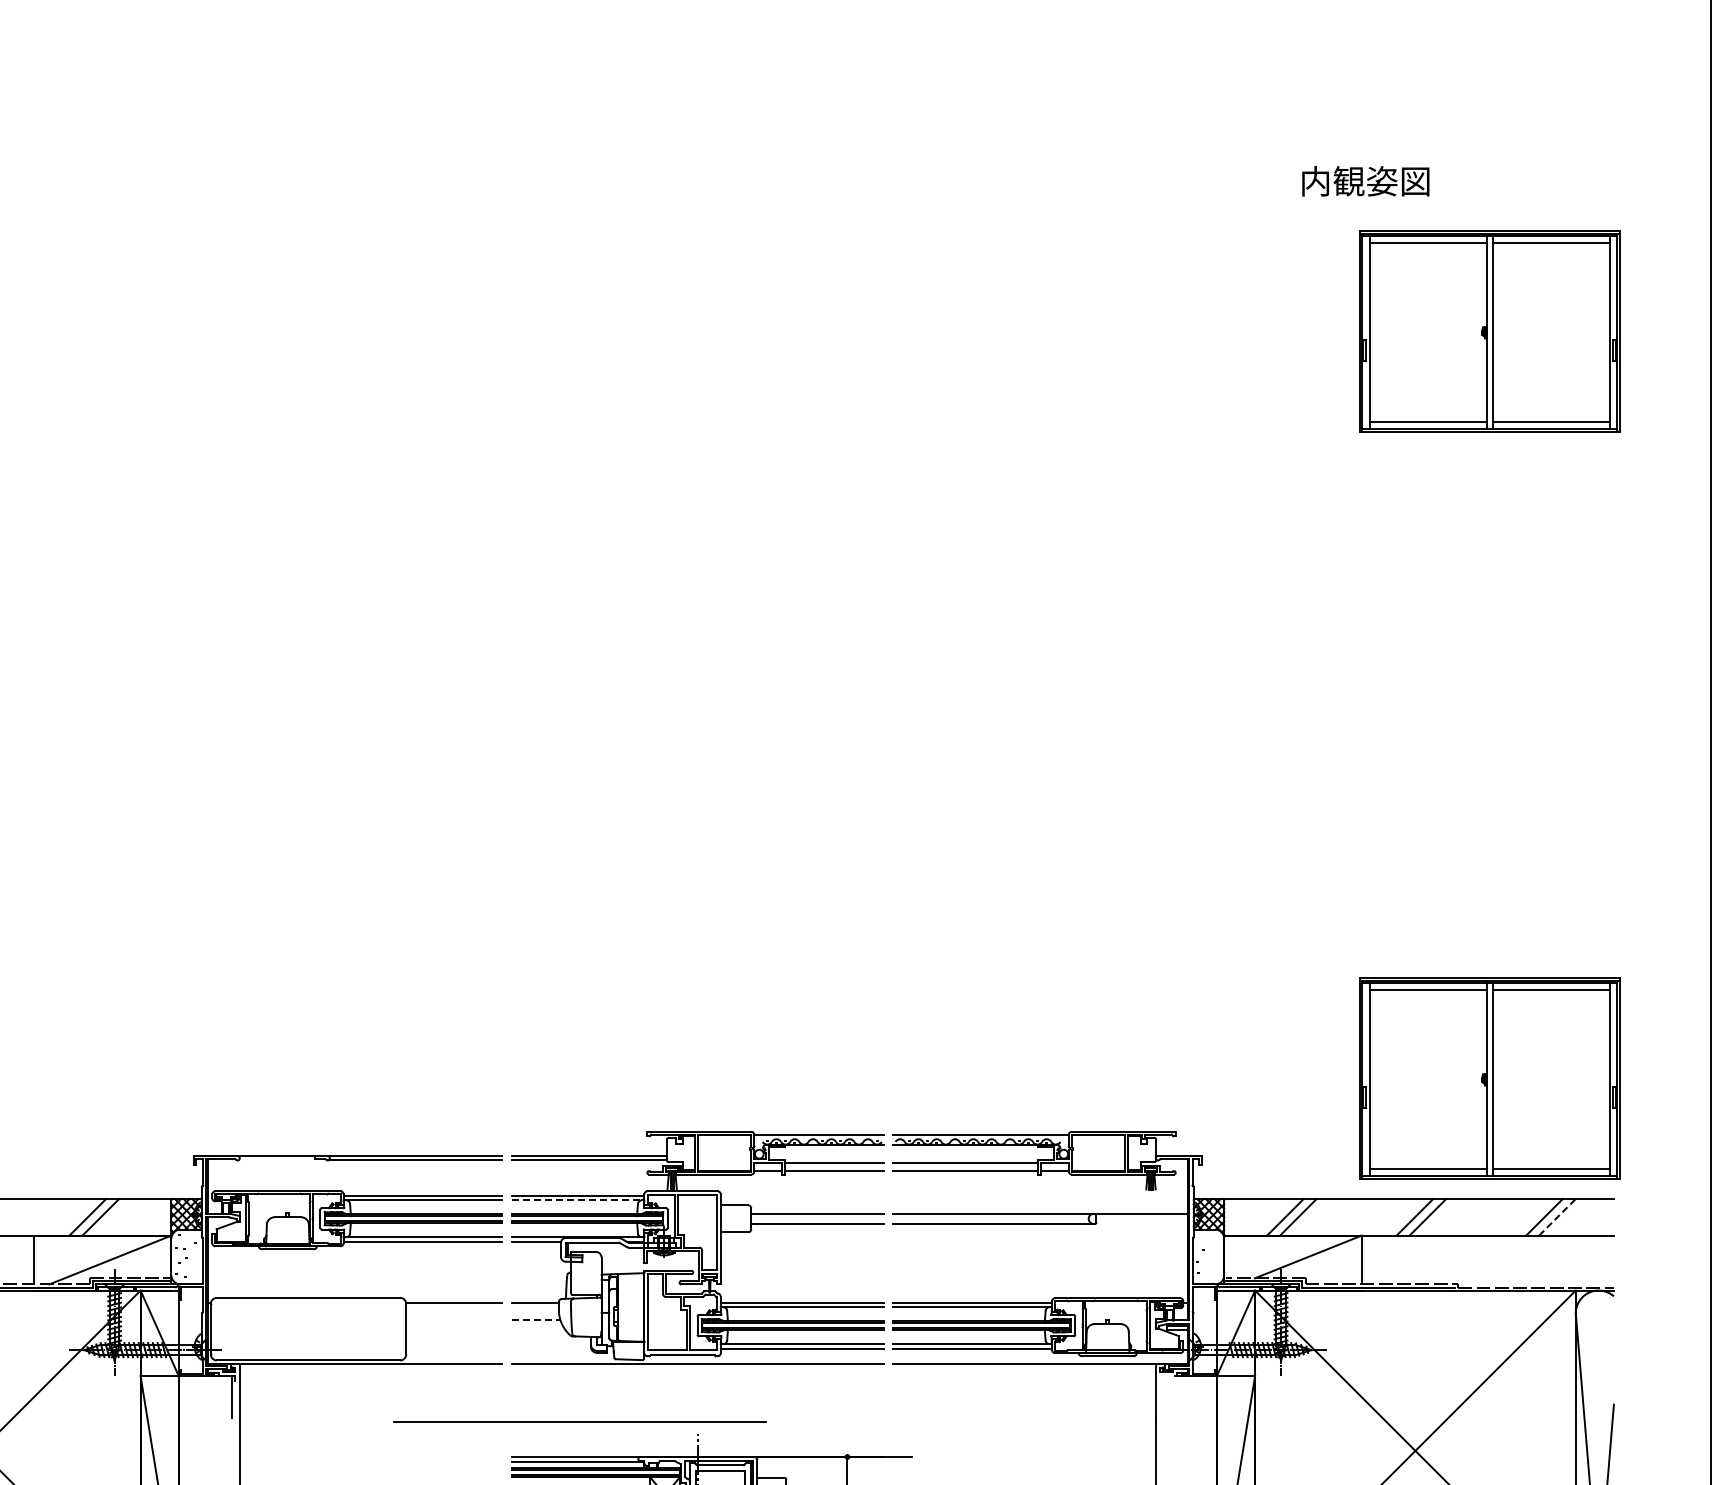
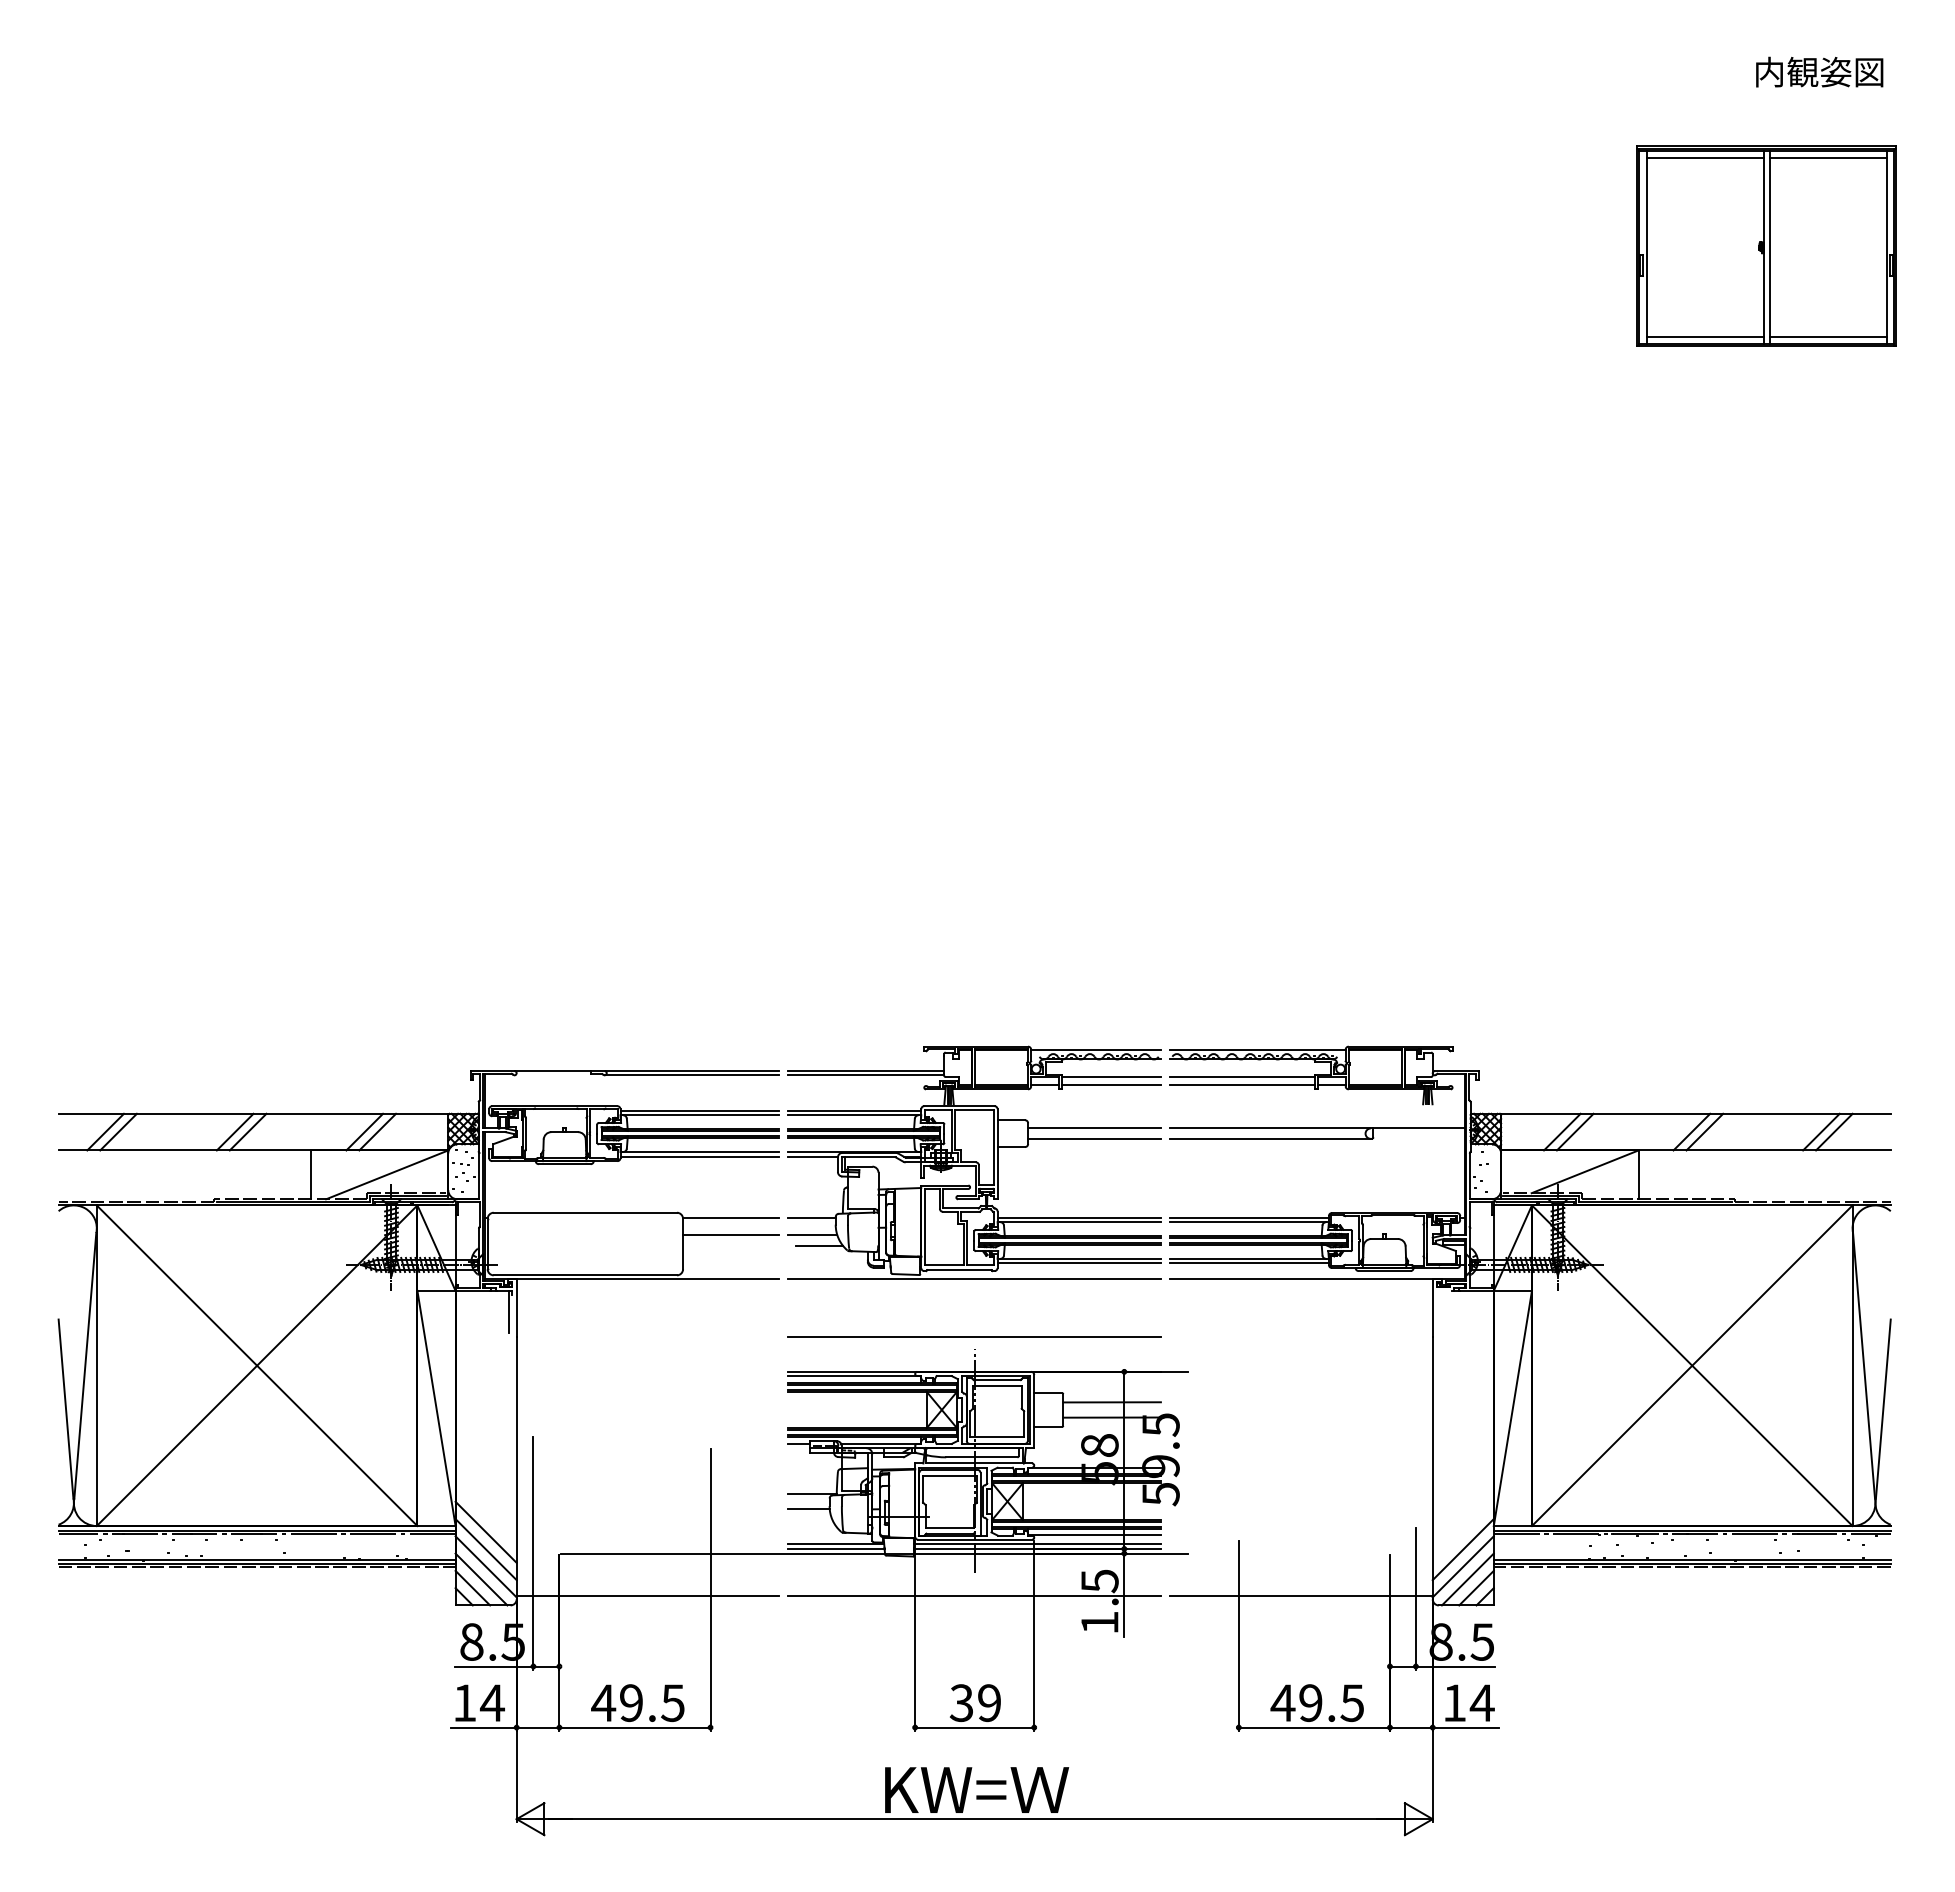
text: (1365, 180) -> (1819, 71), moved
part: (1489, 1077) -> (1766, 992), removed
line: (576, 1200) -> (853, 1115), dashed -> solid
line: (1557, 1217) -> (1834, 1132), dashed -> solid
line: (454, 1320) -> (731, 1235), added
line: (536, 1320) -> (813, 1235), dashed -> solid
line: (542, 1330) -> (819, 1245), added
line: (579, 1421) -> (974, 1336), moved

